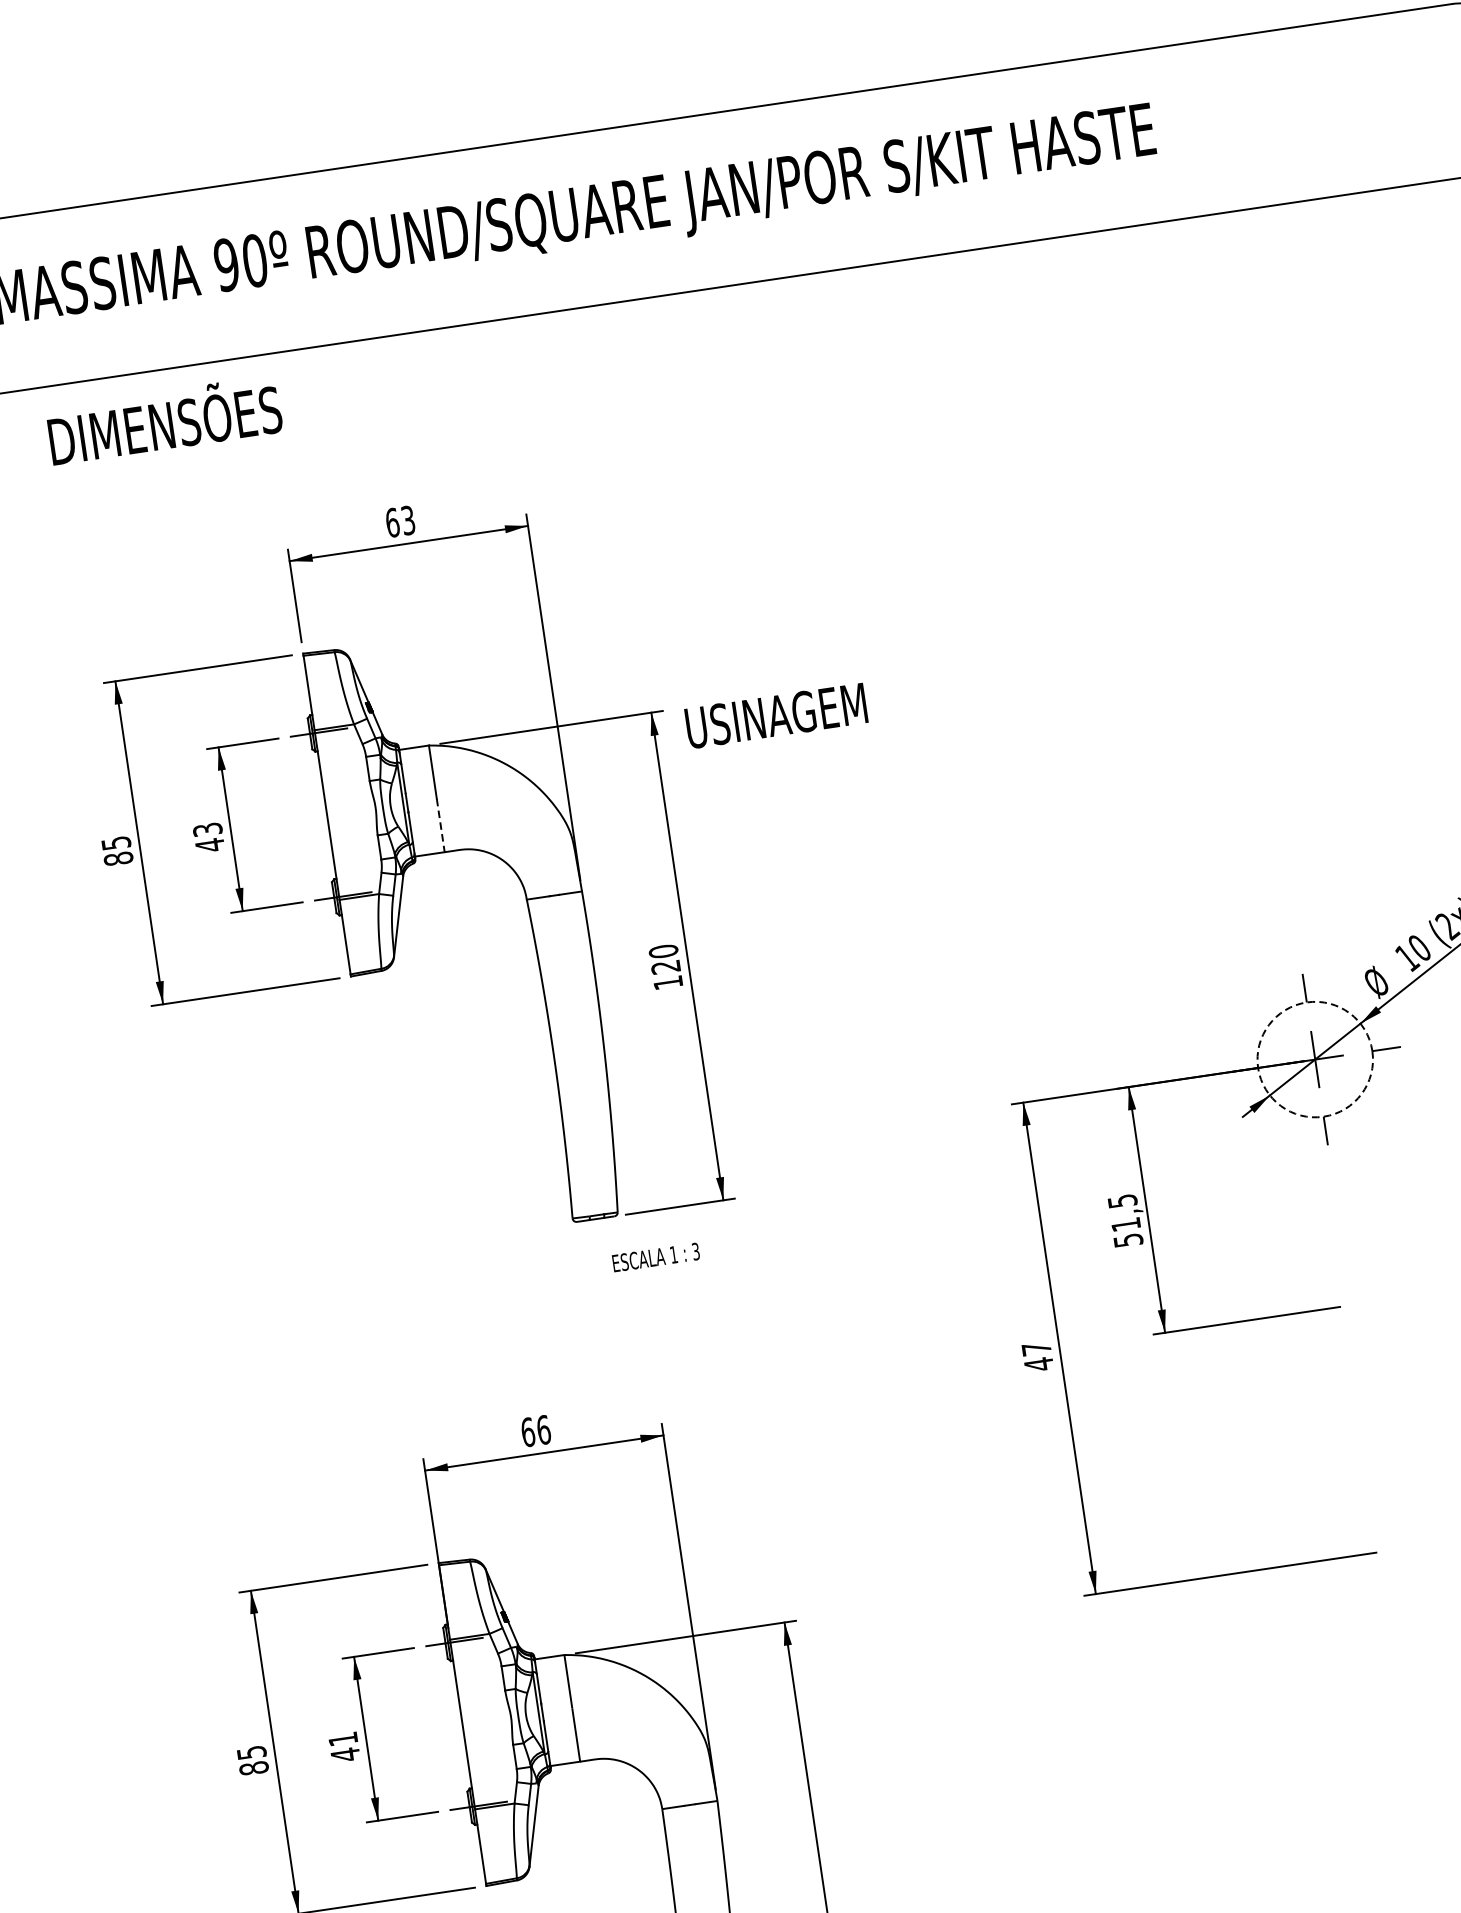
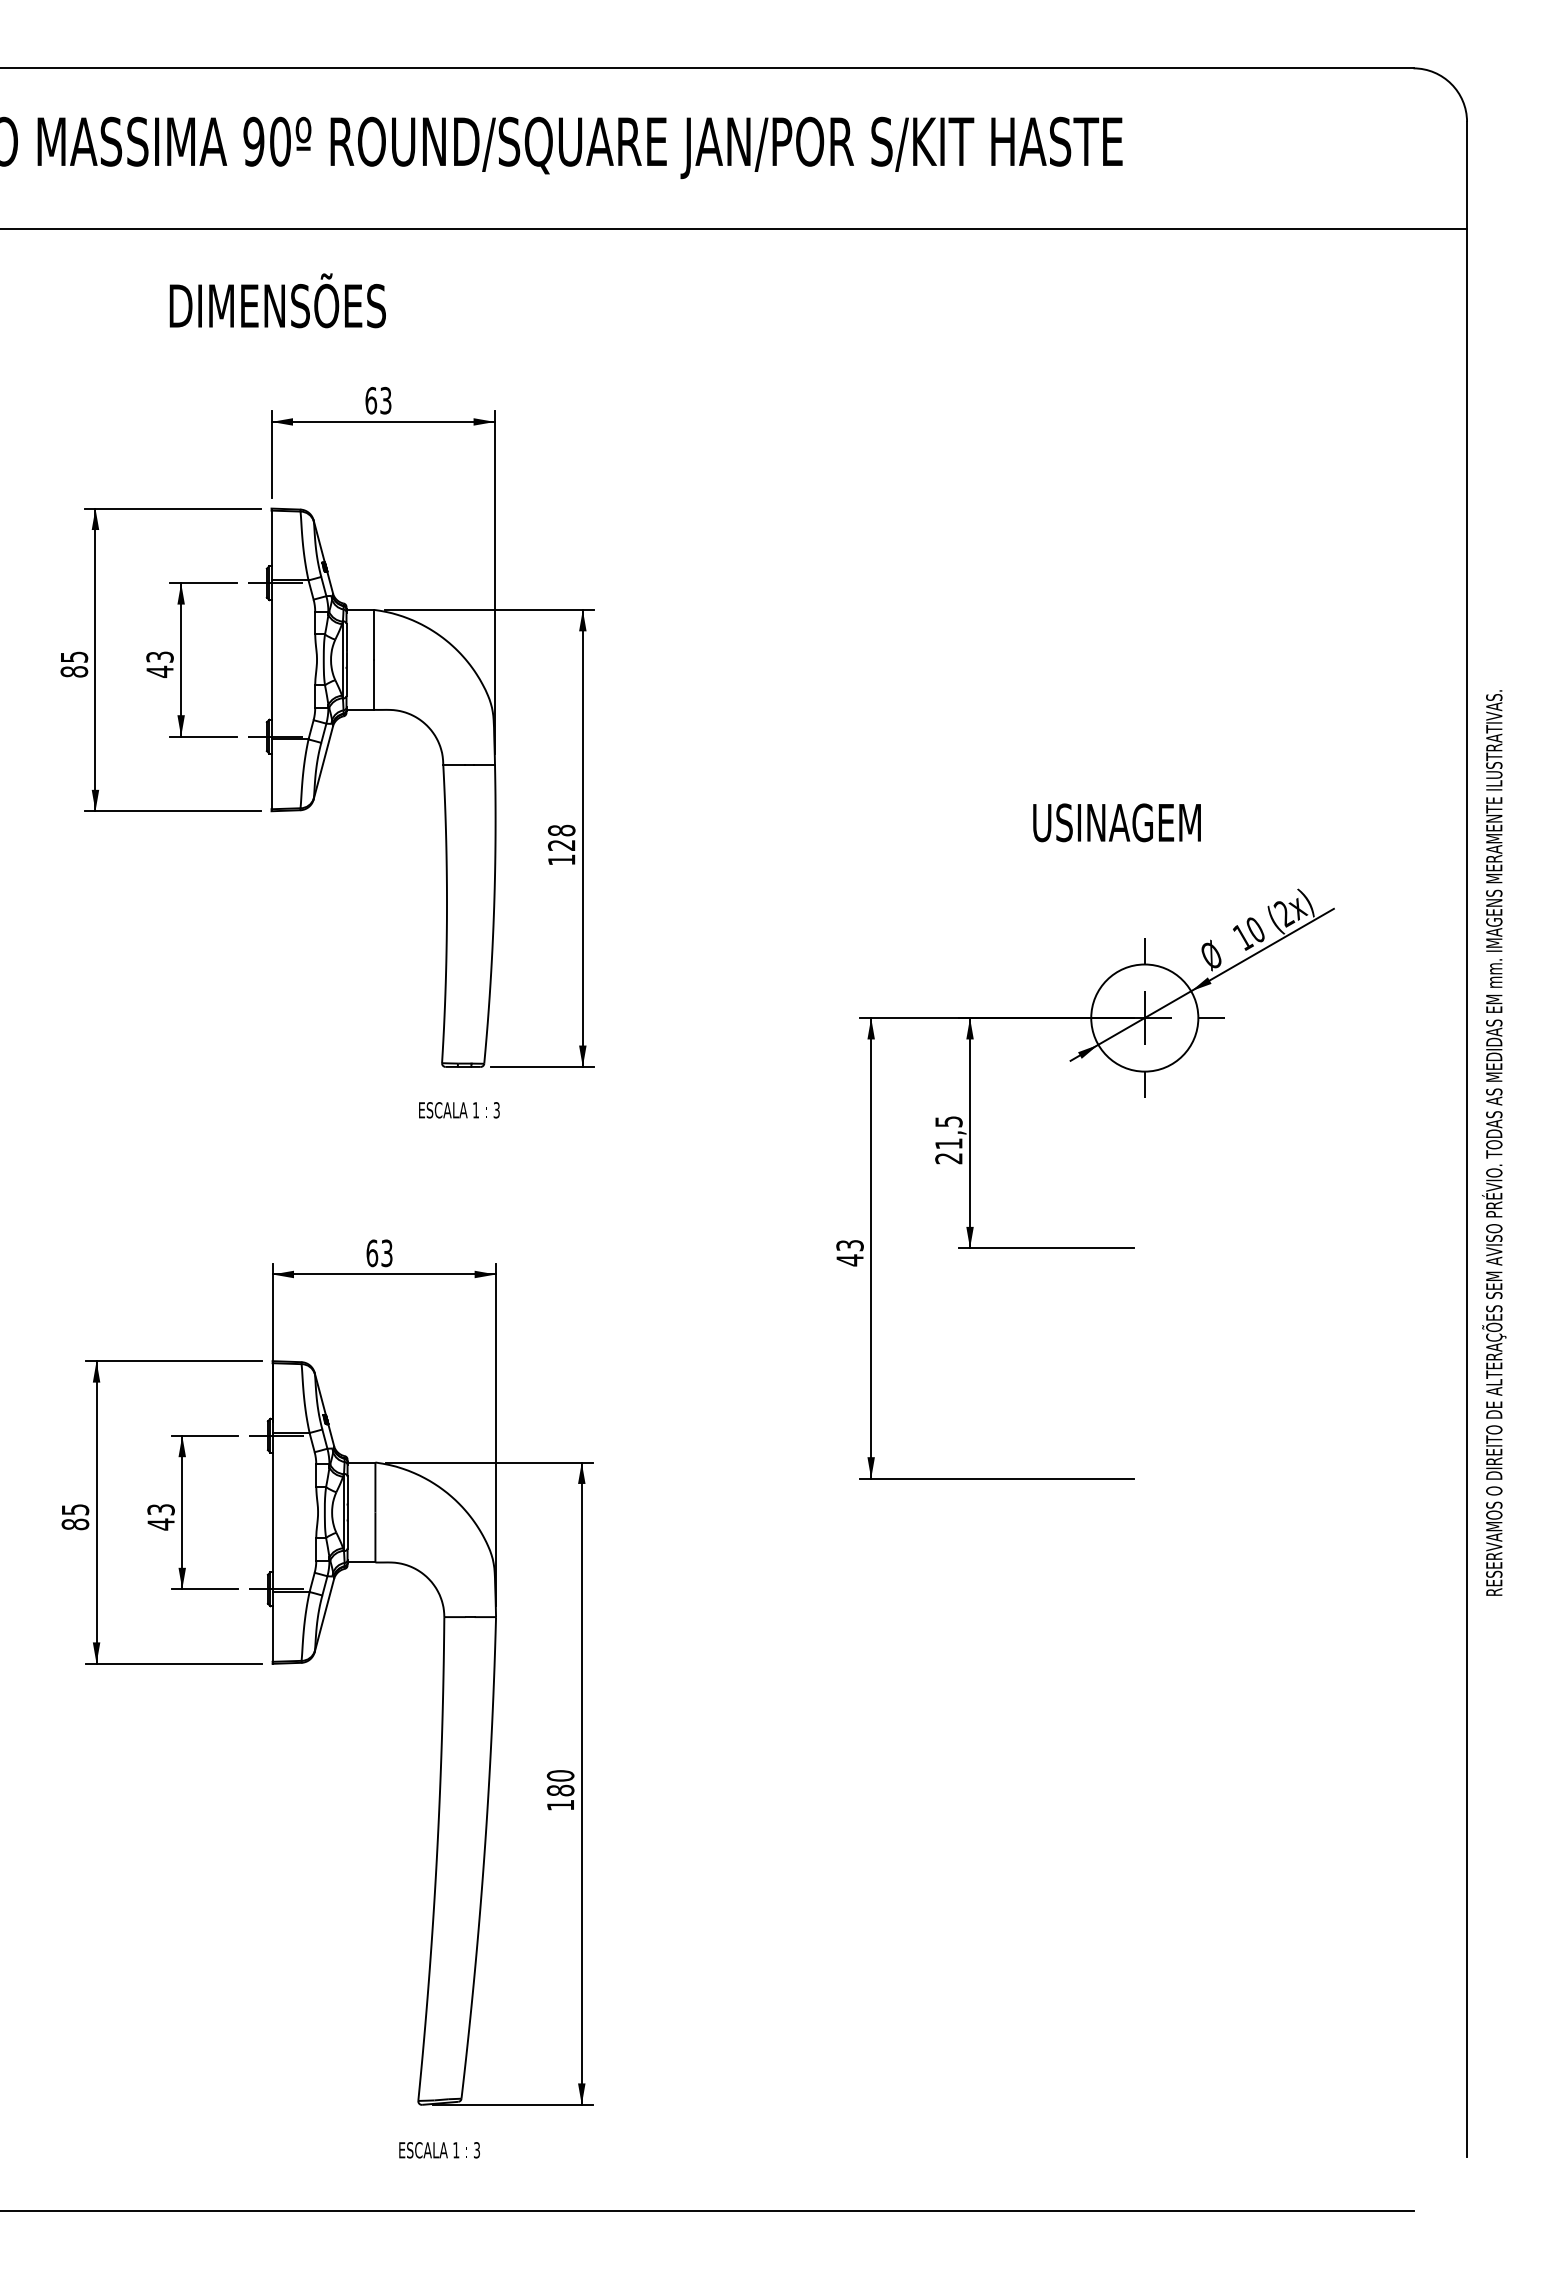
text: (164, 420) -> (277, 300), moved
text: (775, 715) -> (1116, 822), moved
line: (440, 825) -> (374, 684), dashed -> solid
text: (663, 951) -> (561, 830), 120 -> 128
circle: (1314, 1059) -> (1144, 1017), dashed -> solid
text: (1127, 1240) -> (948, 1158), 51,5 -> 21,5
text: (656, 1257) -> (459, 1110), moved
text: (1036, 1348) -> (849, 1245), 47 -> 43
text: (543, 1430) -> (386, 1253), 66 -> 63
text: (342, 1739) -> (160, 1509), 41 -> 43

